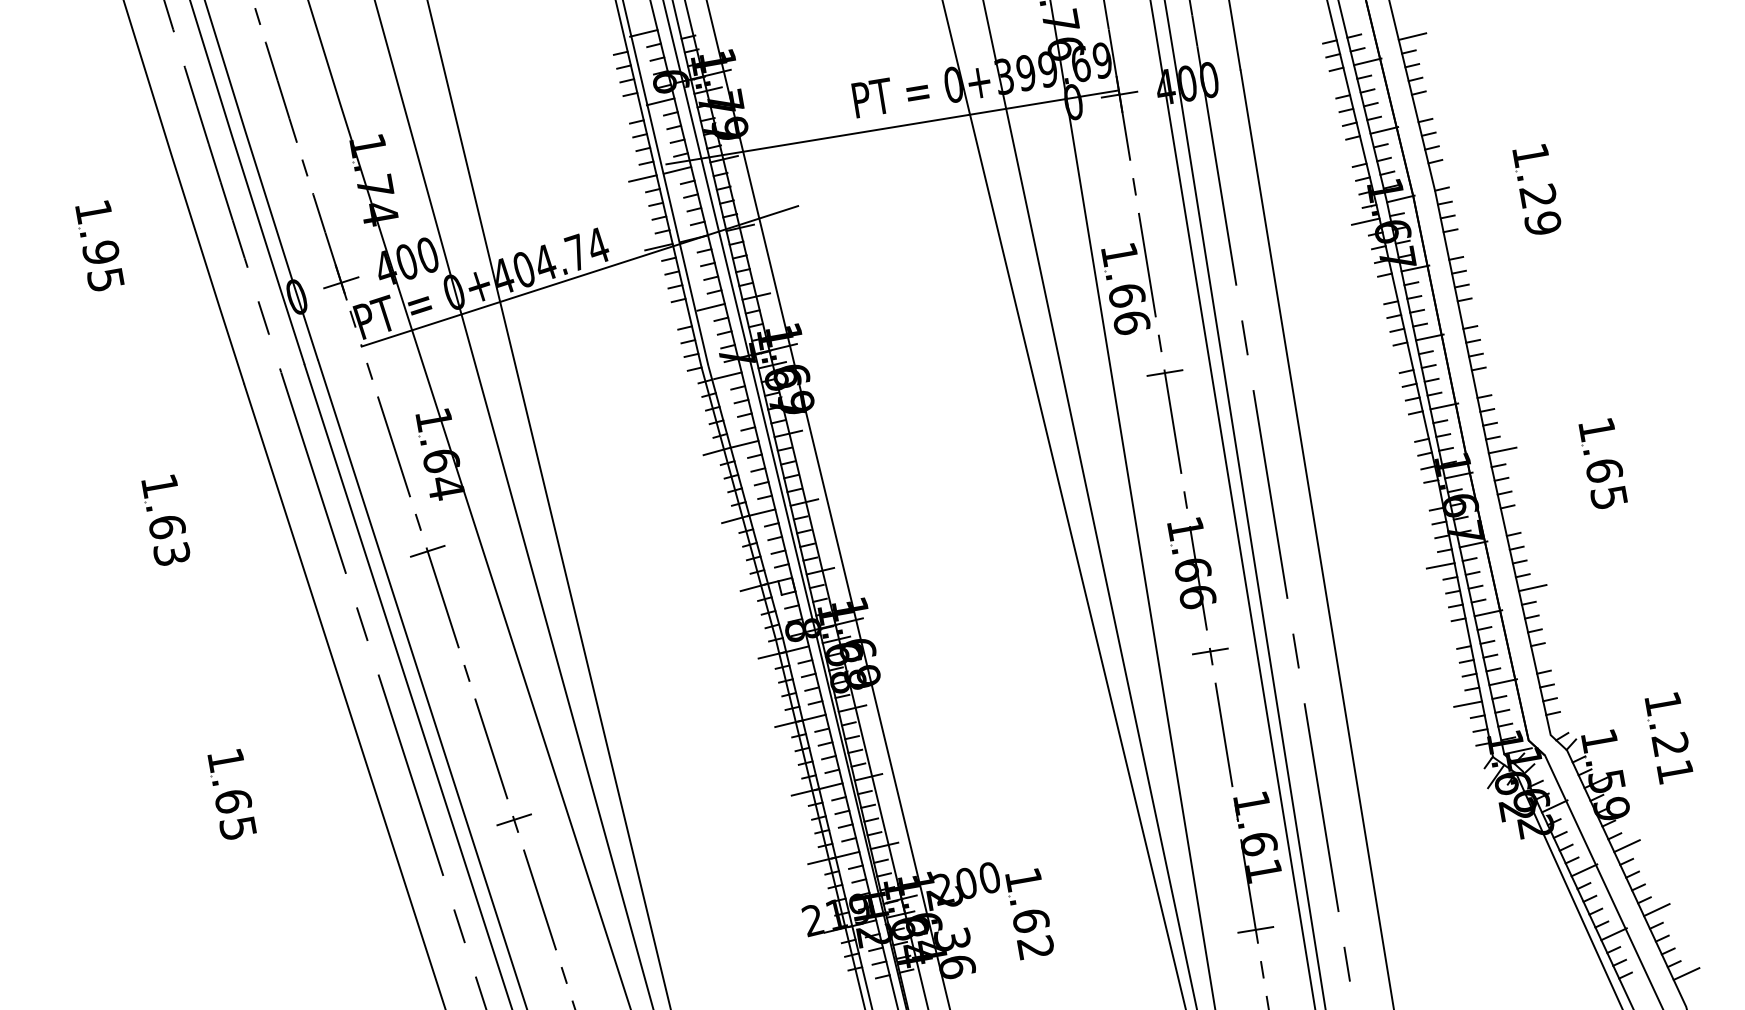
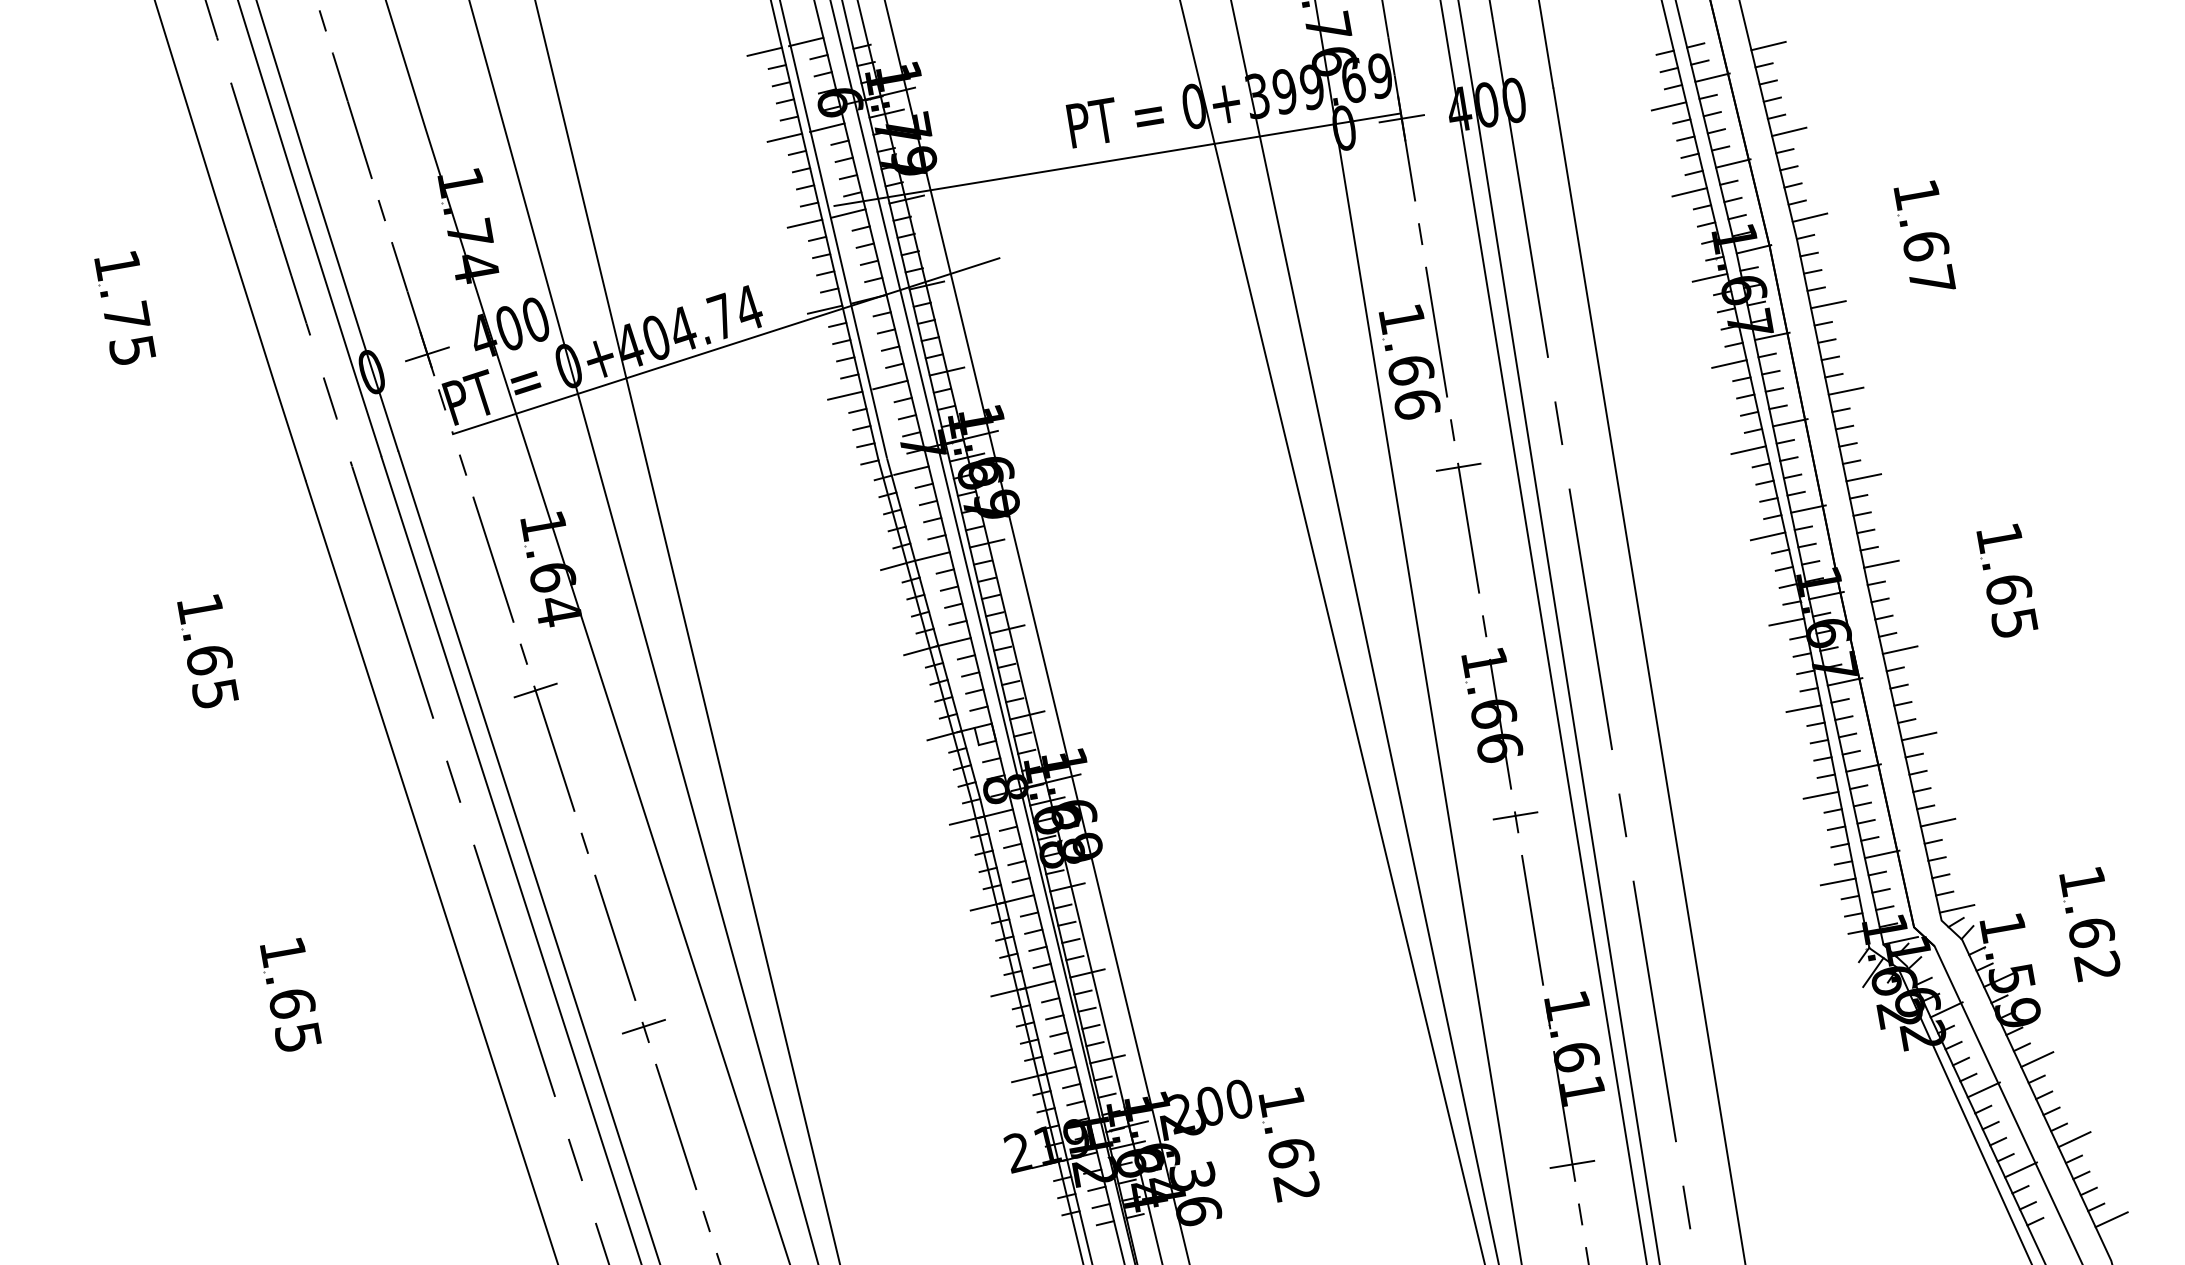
line: (610, 40) -> (764, 51), added
line: (1332, 84) -> (1668, 106), added
line: (1429, 104) -> (1789, 131), added
line: (626, 109) -> (784, 137), added
line: (1349, 153) -> (1689, 192), added
line: (1445, 173) -> (1809, 217), added
text: (1540, 209) -> (1928, 262), 1.29 -> 1.67
line: (1460, 243) -> (1828, 304), added
text: (100, 251) -> (126, 315), 1.95 -> 1.75
line: (1381, 290) -> (1729, 363), added
line: (1473, 311) -> (1845, 390), added
line: (675, 315) -> (845, 395), added
line: (1396, 359) -> (1748, 450), added
line: (1488, 381) -> (1863, 477), added
line: (1411, 428) -> (1767, 536), added
line: (1426, 496) -> (1786, 621), added
line: (1517, 518) -> (1899, 649), added
text: (172, 553) -> (215, 693), 1.63 -> 1.65
line: (1453, 634) -> (1820, 794), added
line: (1547, 656) -> (1937, 822), added
line: (1562, 725) -> (1956, 908), added
text: (1671, 758) -> (2093, 949), 1.21 -> 1.62

